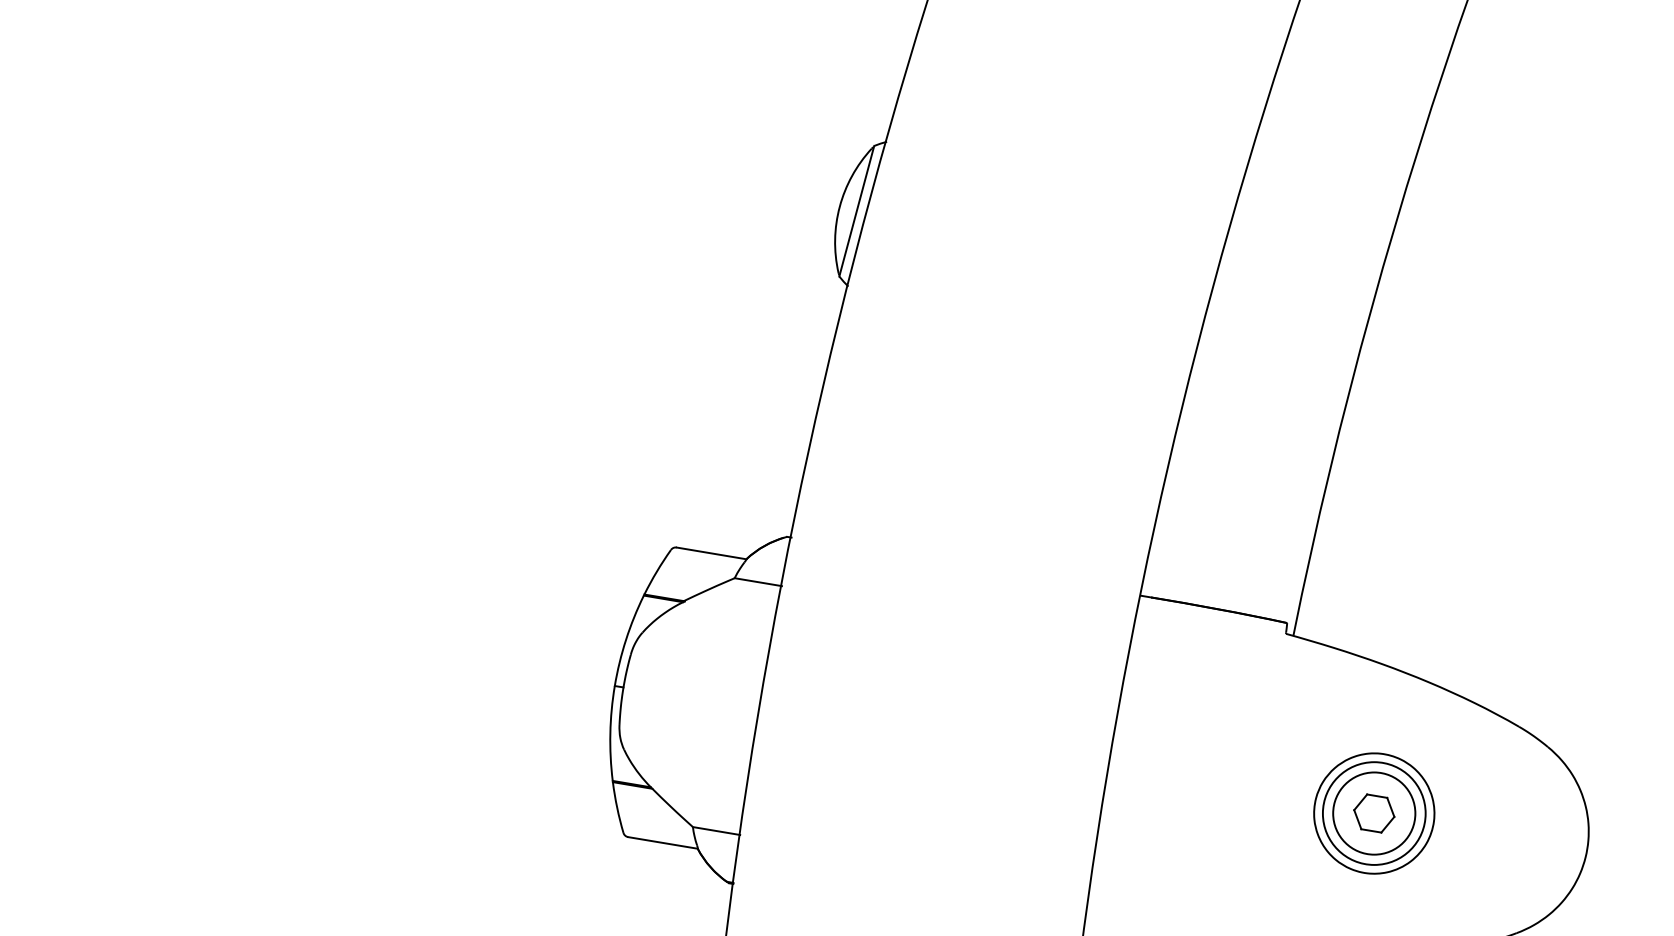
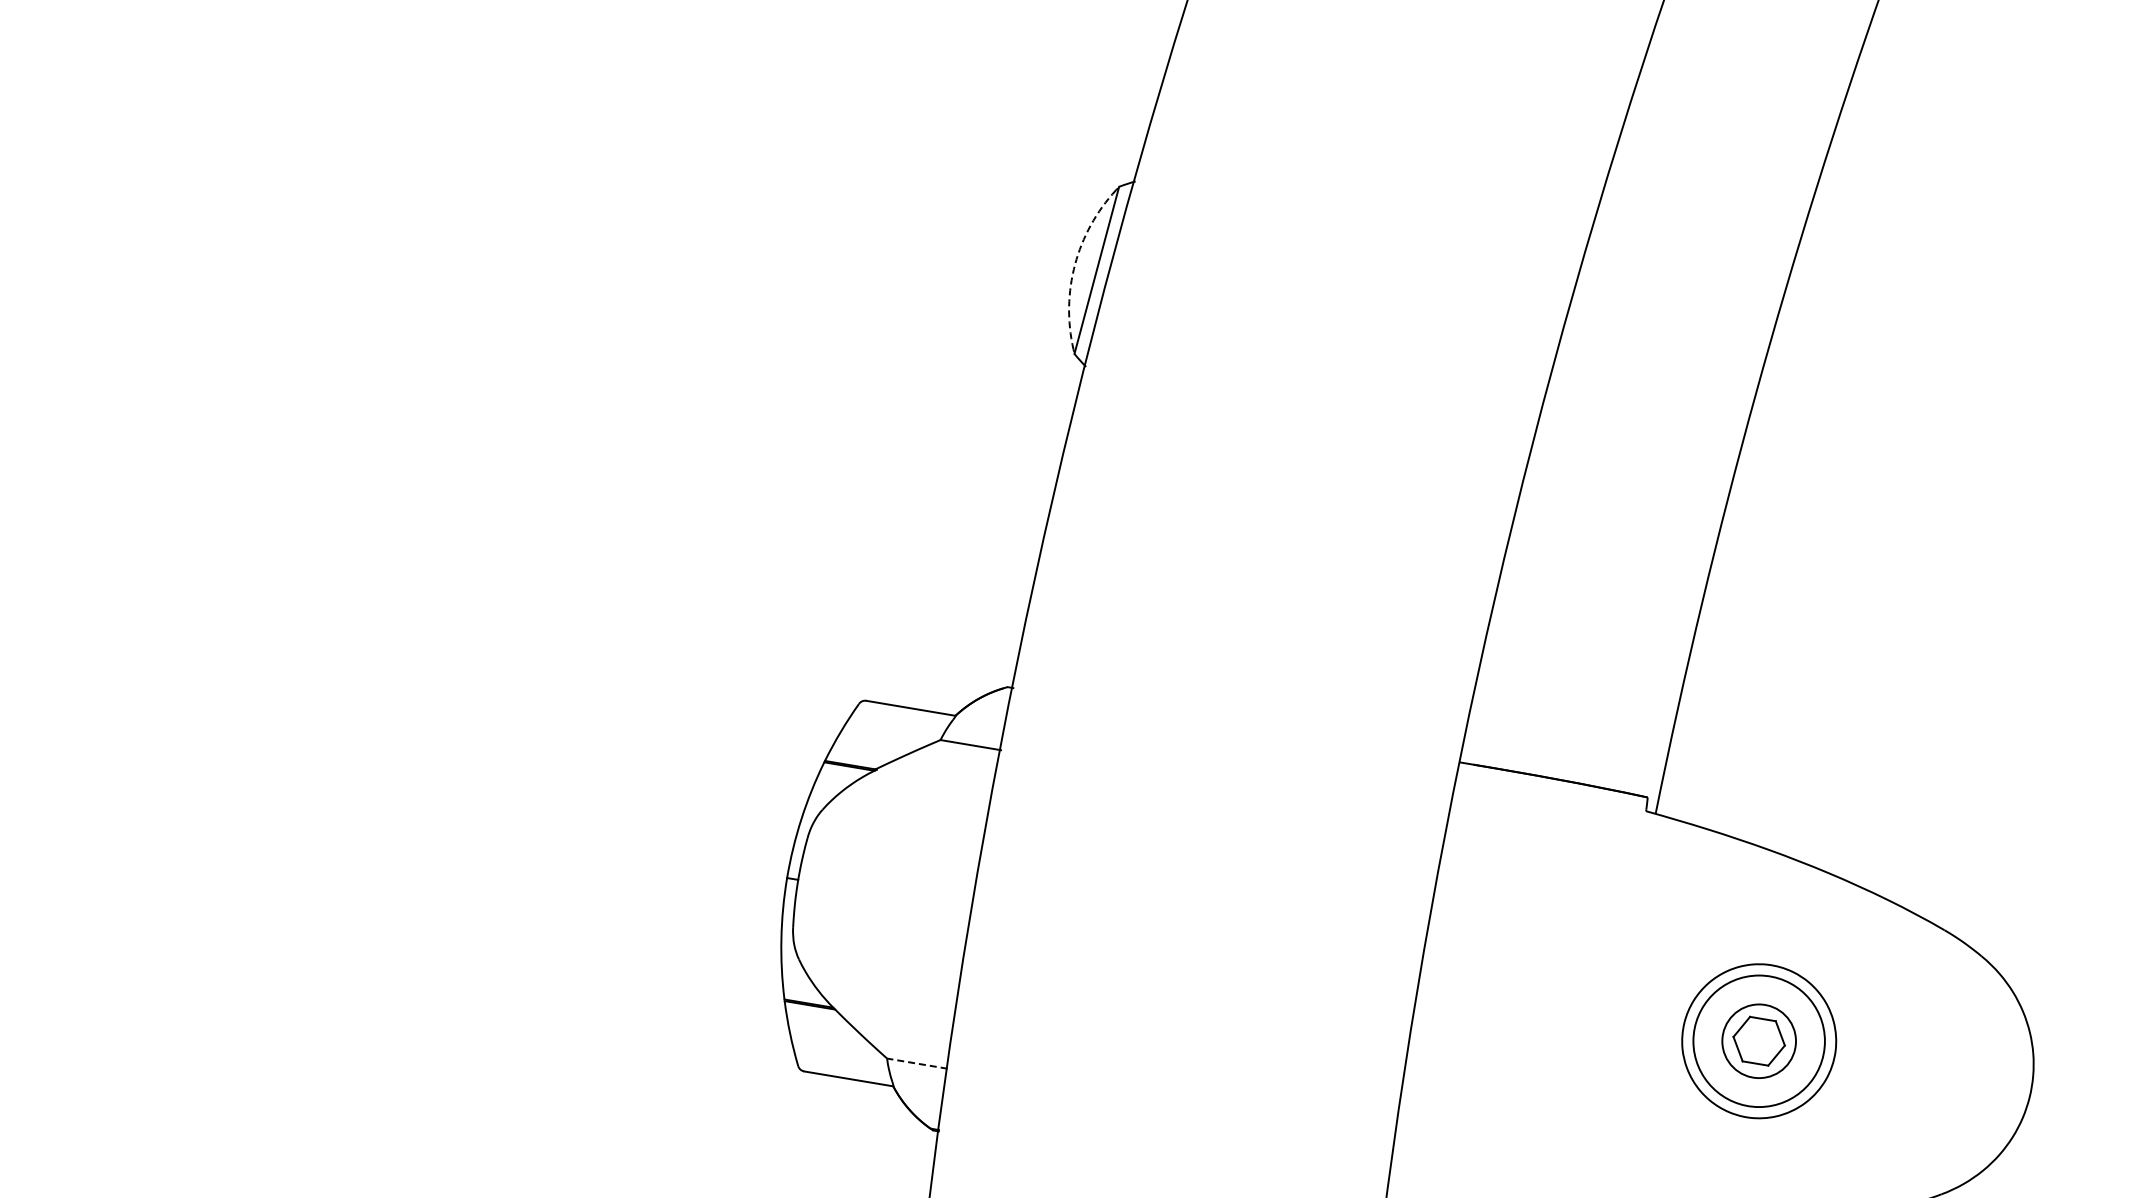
arc: (840, 206) -> (1075, 264), solid -> dashed
circle: (1373, 812) -> (1758, 1040), size x0.7
line: (716, 830) -> (917, 1063), solid -> dashed

